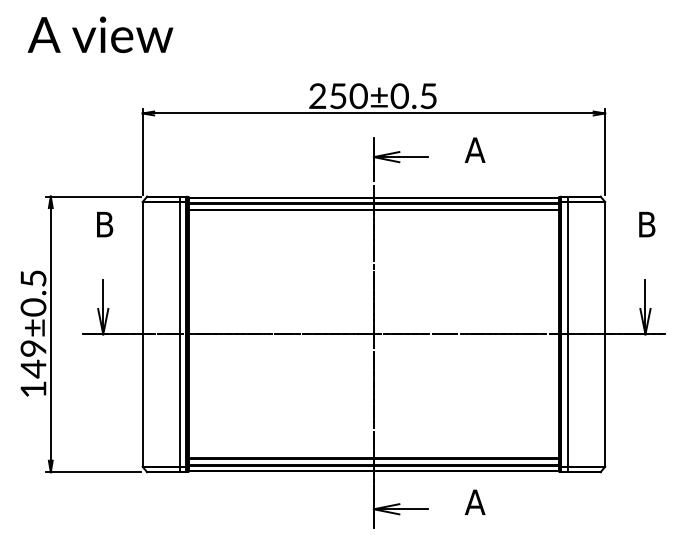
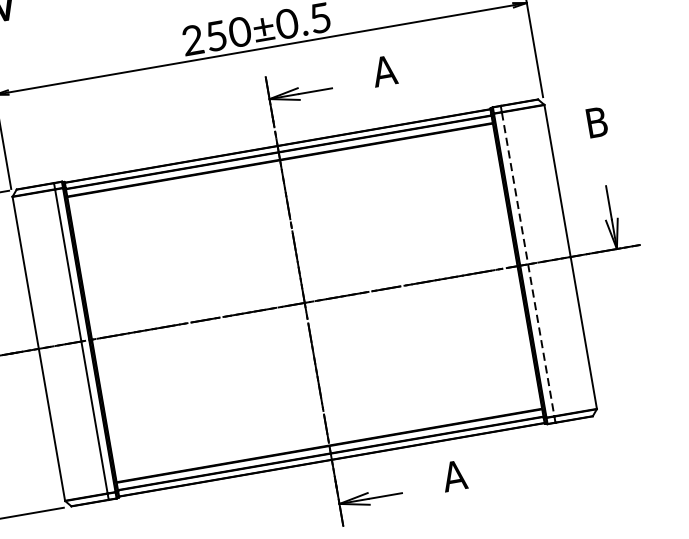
line: (568, 334) -> (528, 264), solid -> dashed

